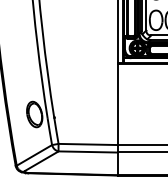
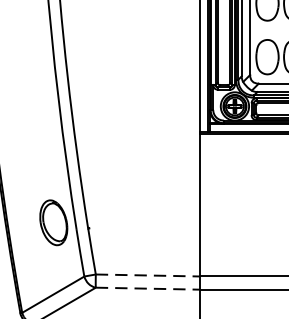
line: (88, 144) -> (148, 275), solid -> dashed
line: (88, 151) -> (148, 287), solid -> dashed

